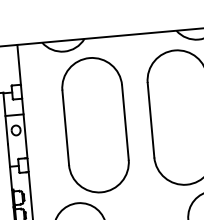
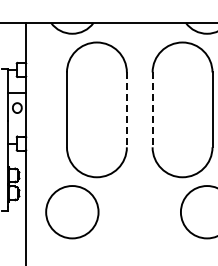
line: (150, 120) -> (152, 110), solid -> dashed
line: (125, 123) -> (126, 110), solid -> dashed

